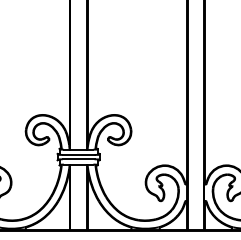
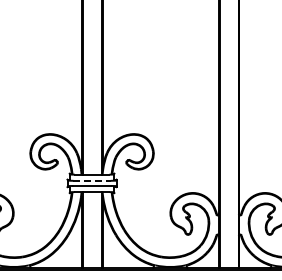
line: (78, 154) -> (92, 180), solid -> dashed

